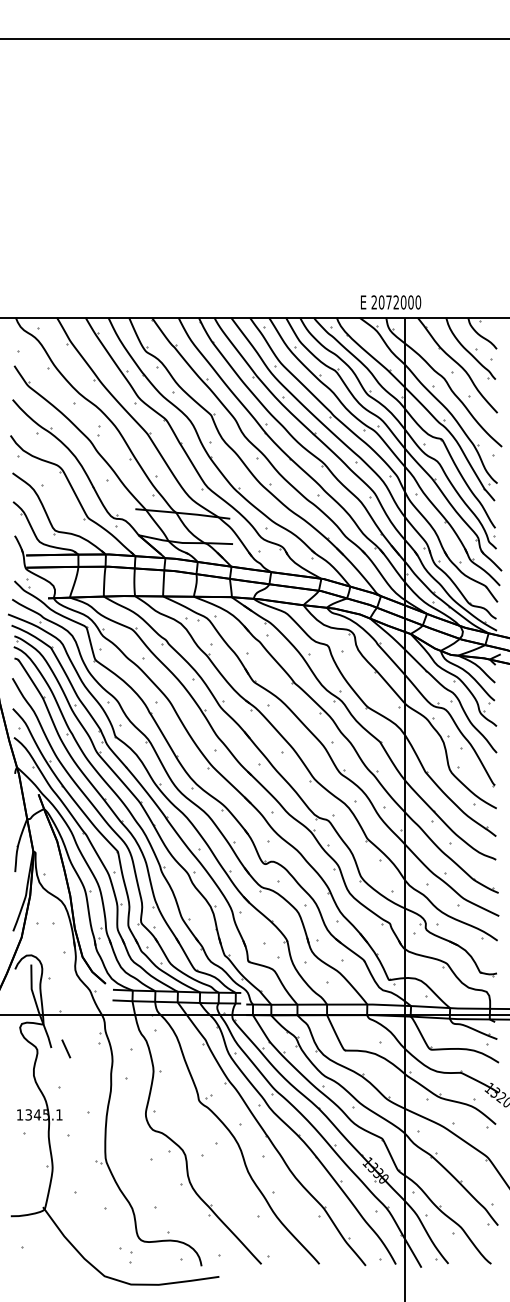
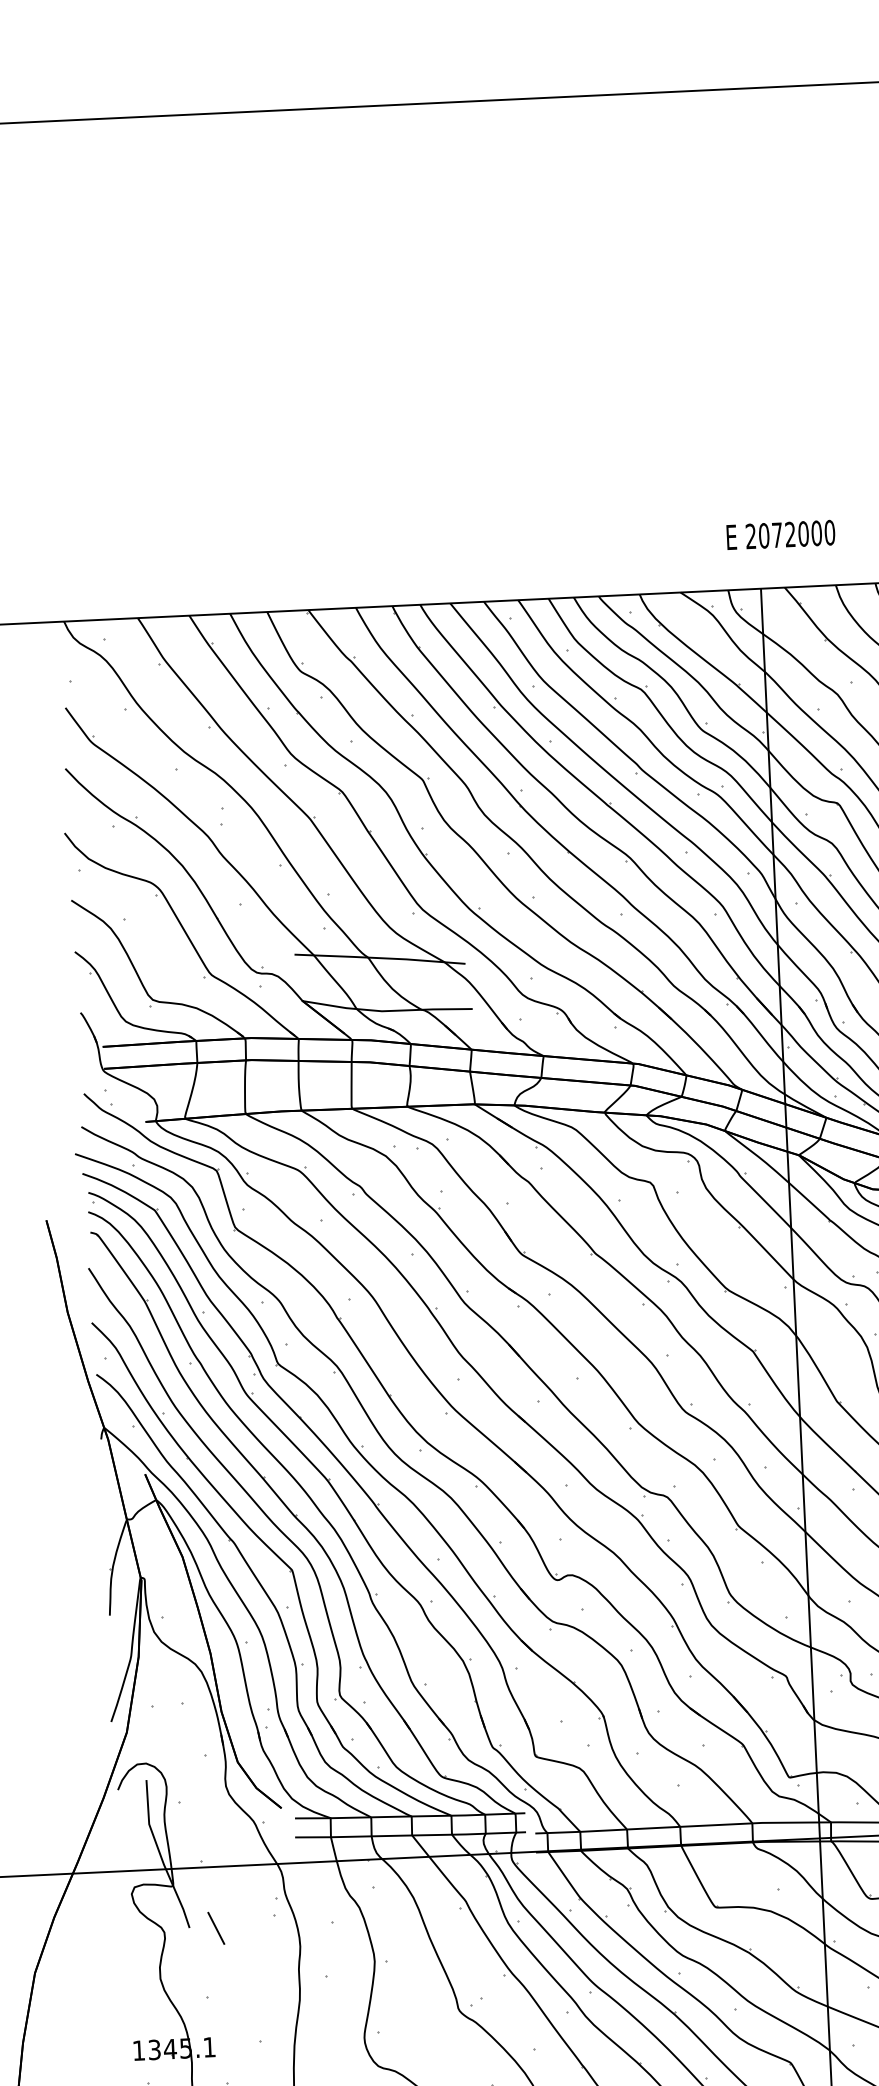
text: (391, 302) -> (781, 535), moved

